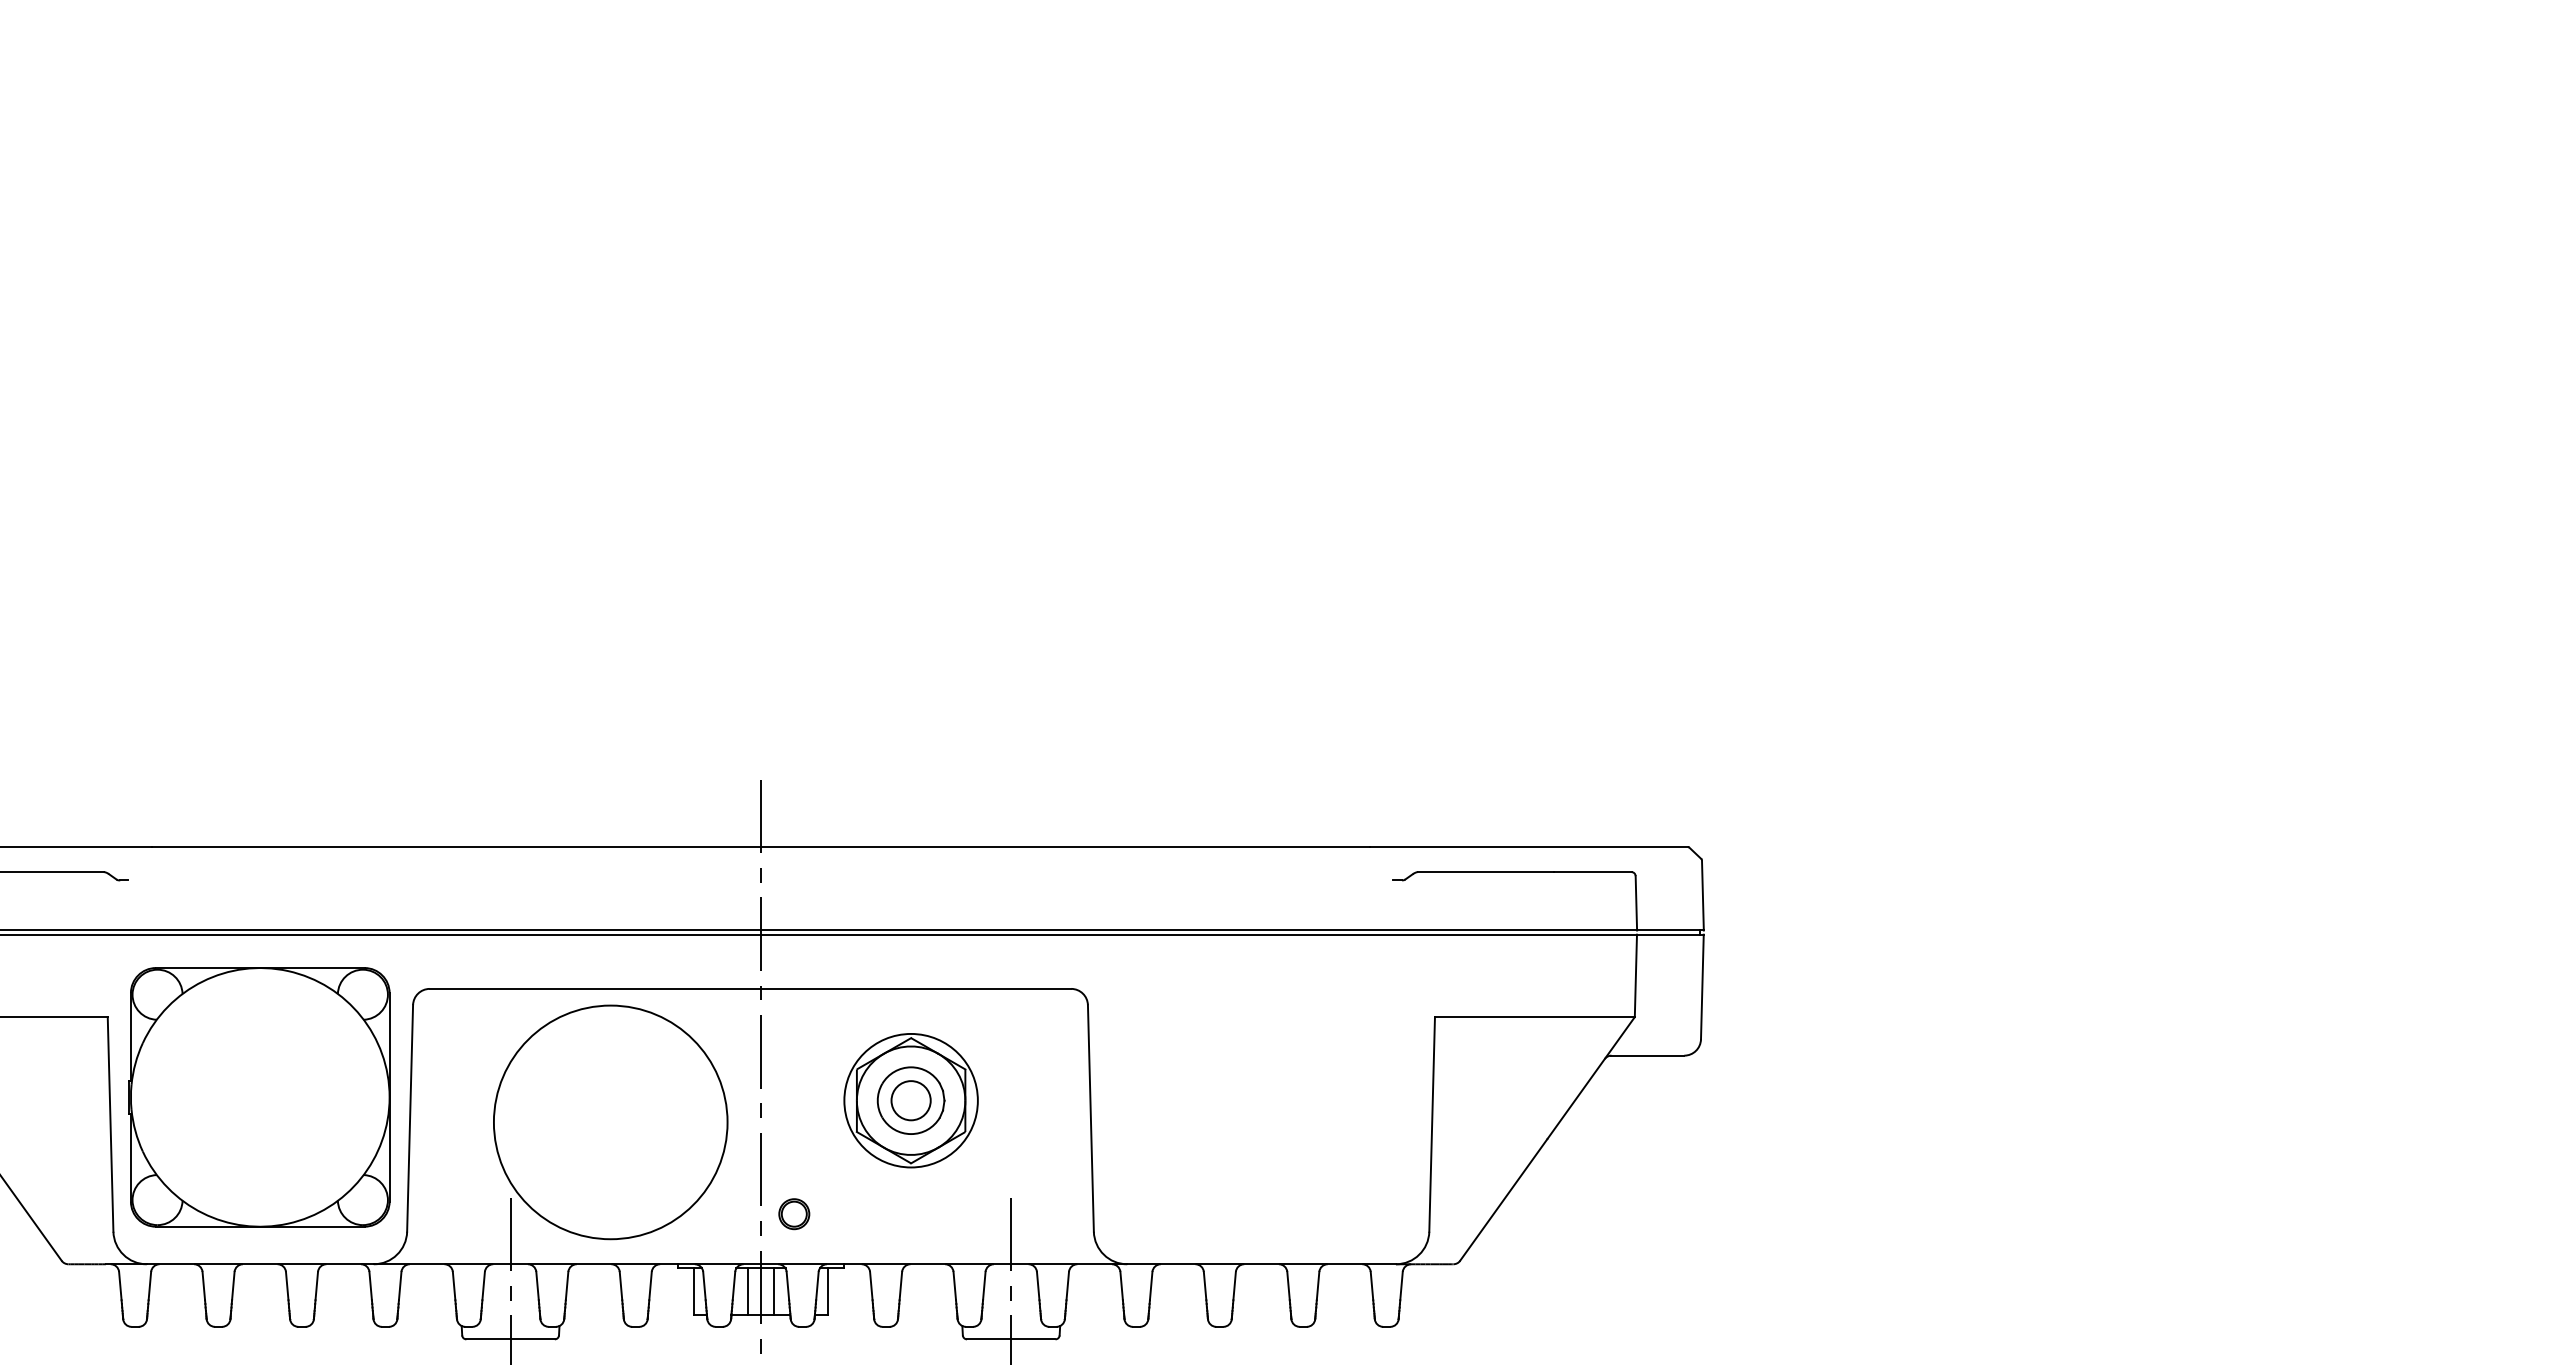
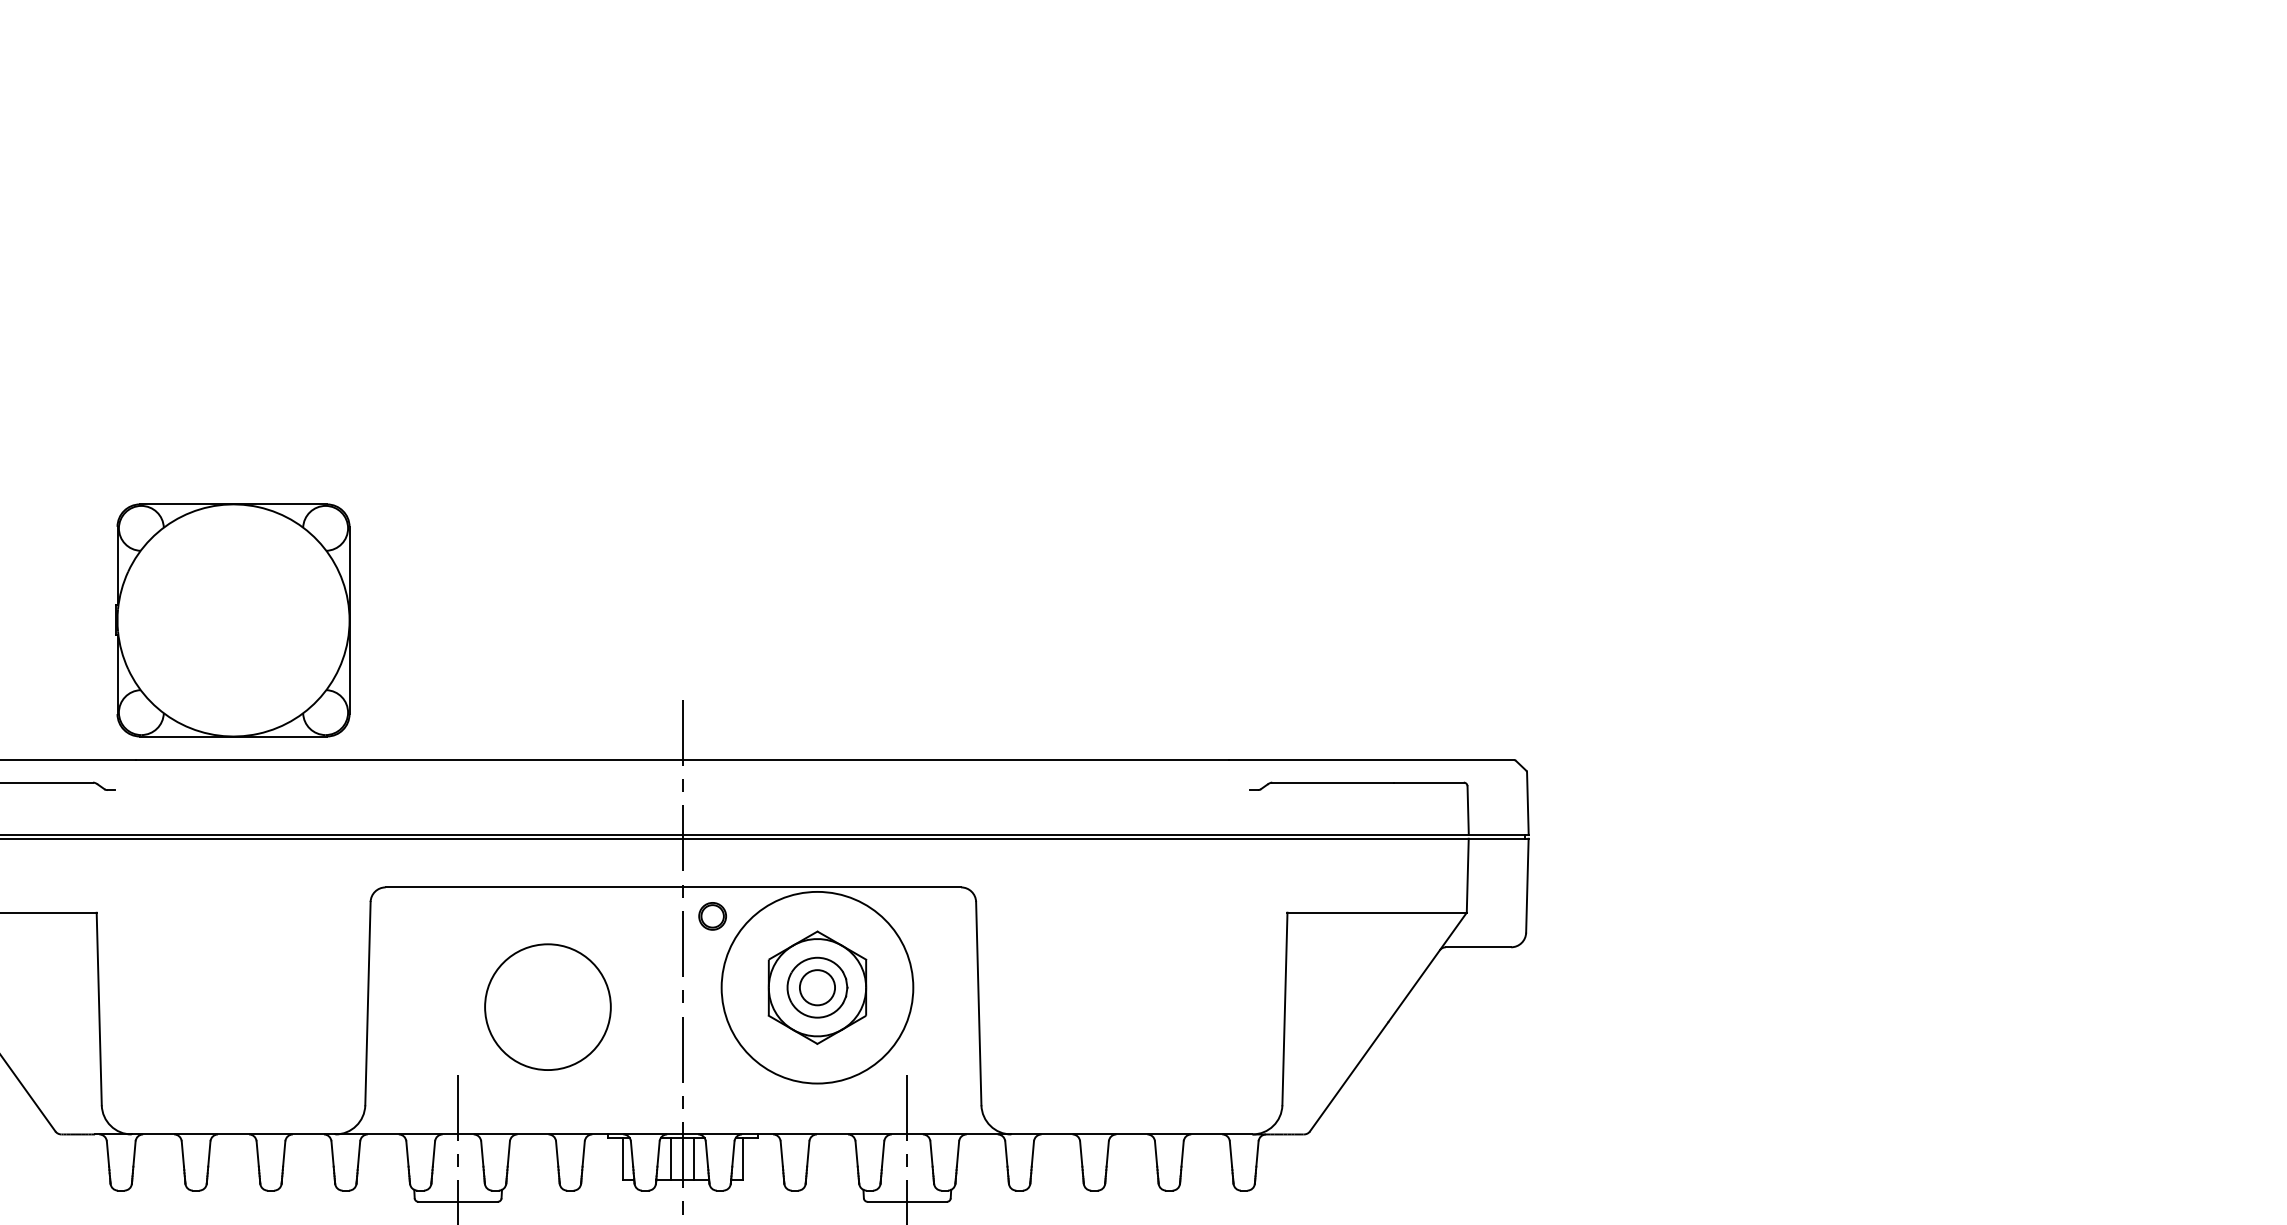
part: (259, 1097) -> (232, 620), moved
circle: (910, 1100) -> (816, 987), size x1.6
circle: (610, 1122) -> (547, 1007), size x0.6
part: (794, 1214) -> (712, 916), moved

